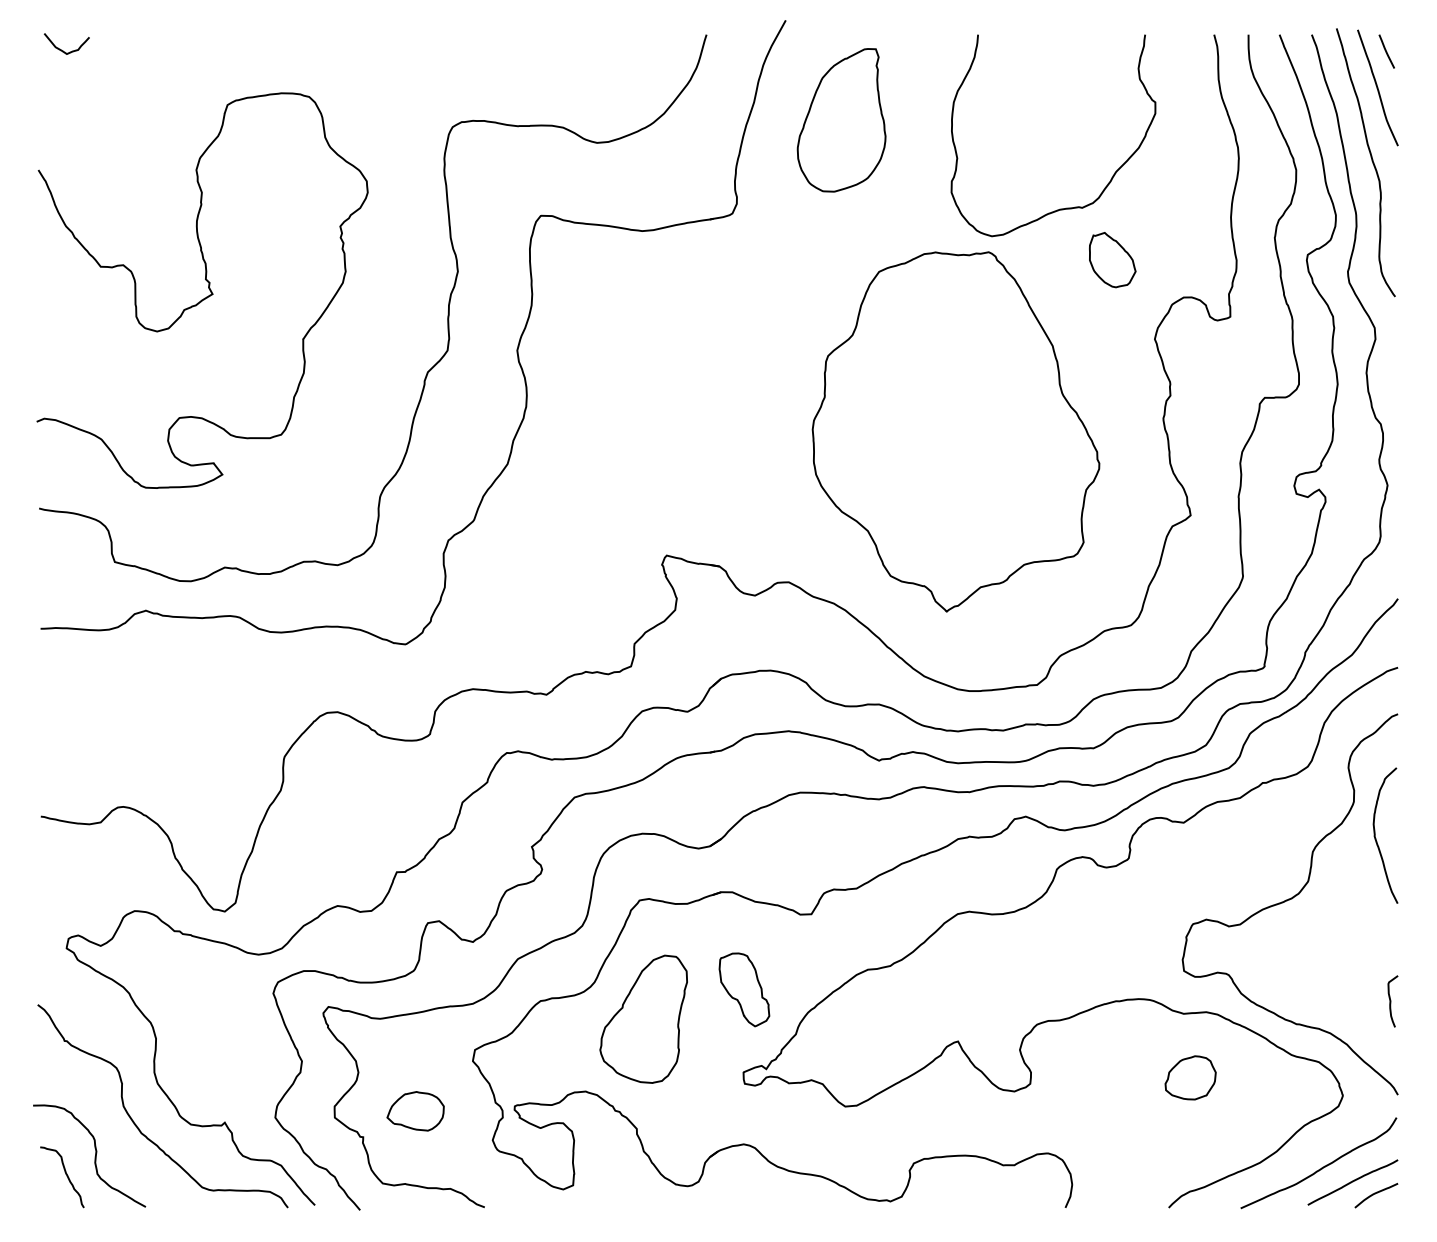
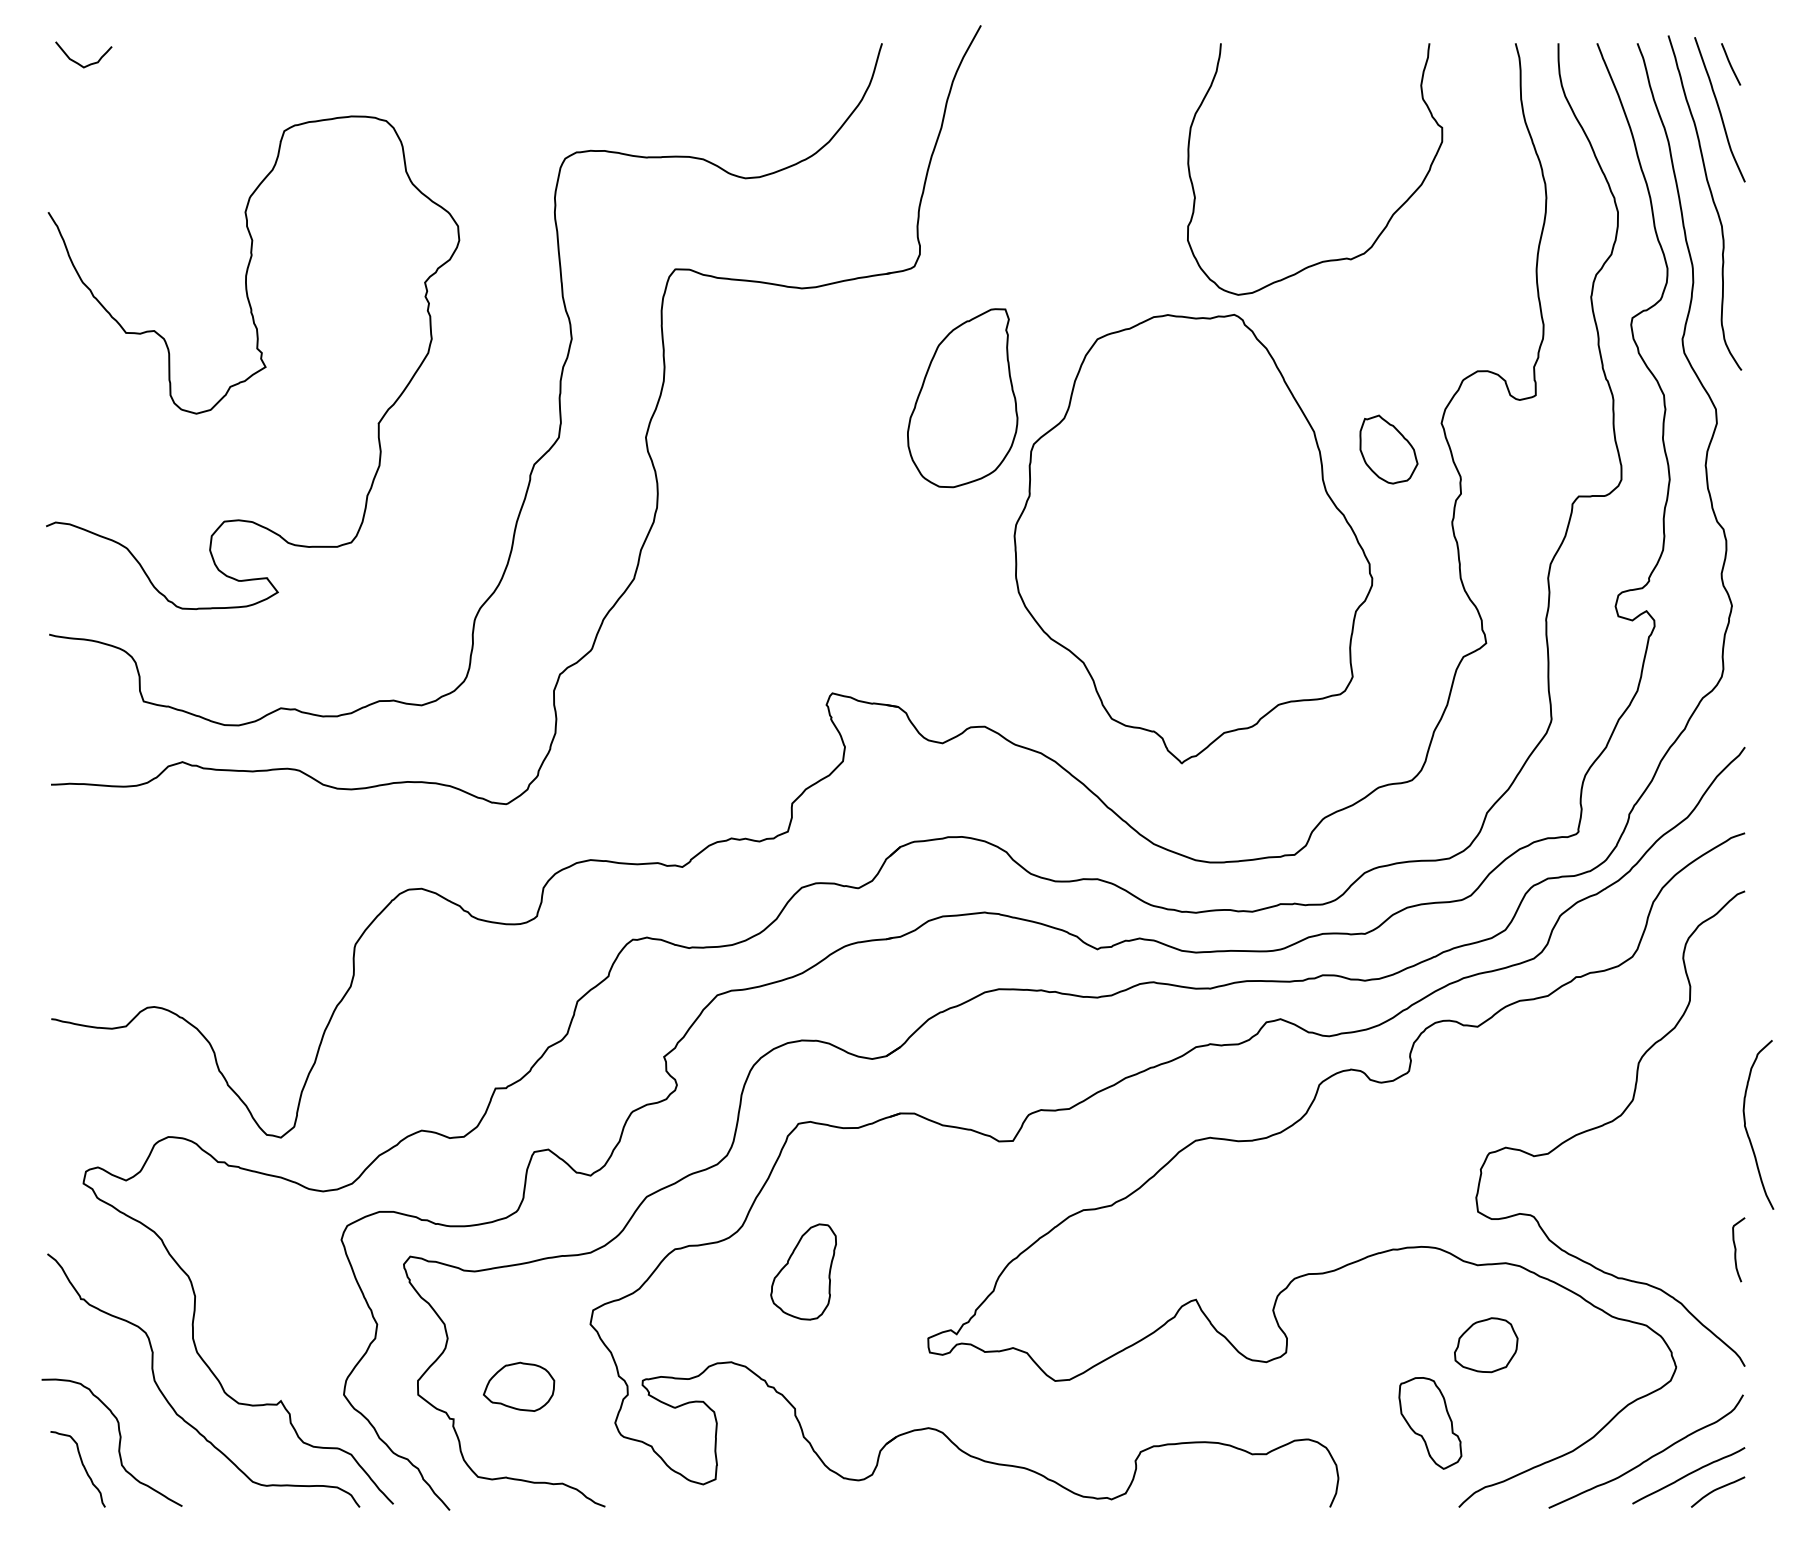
part: (841, 120) -> (962, 398), moved
part: (1112, 260) -> (1388, 449), moved
curve: (1375, 837) -> (1746, 1127), moved
part: (744, 989) -> (1430, 1423), moved
part: (643, 1018) -> (803, 1271), size x0.6

